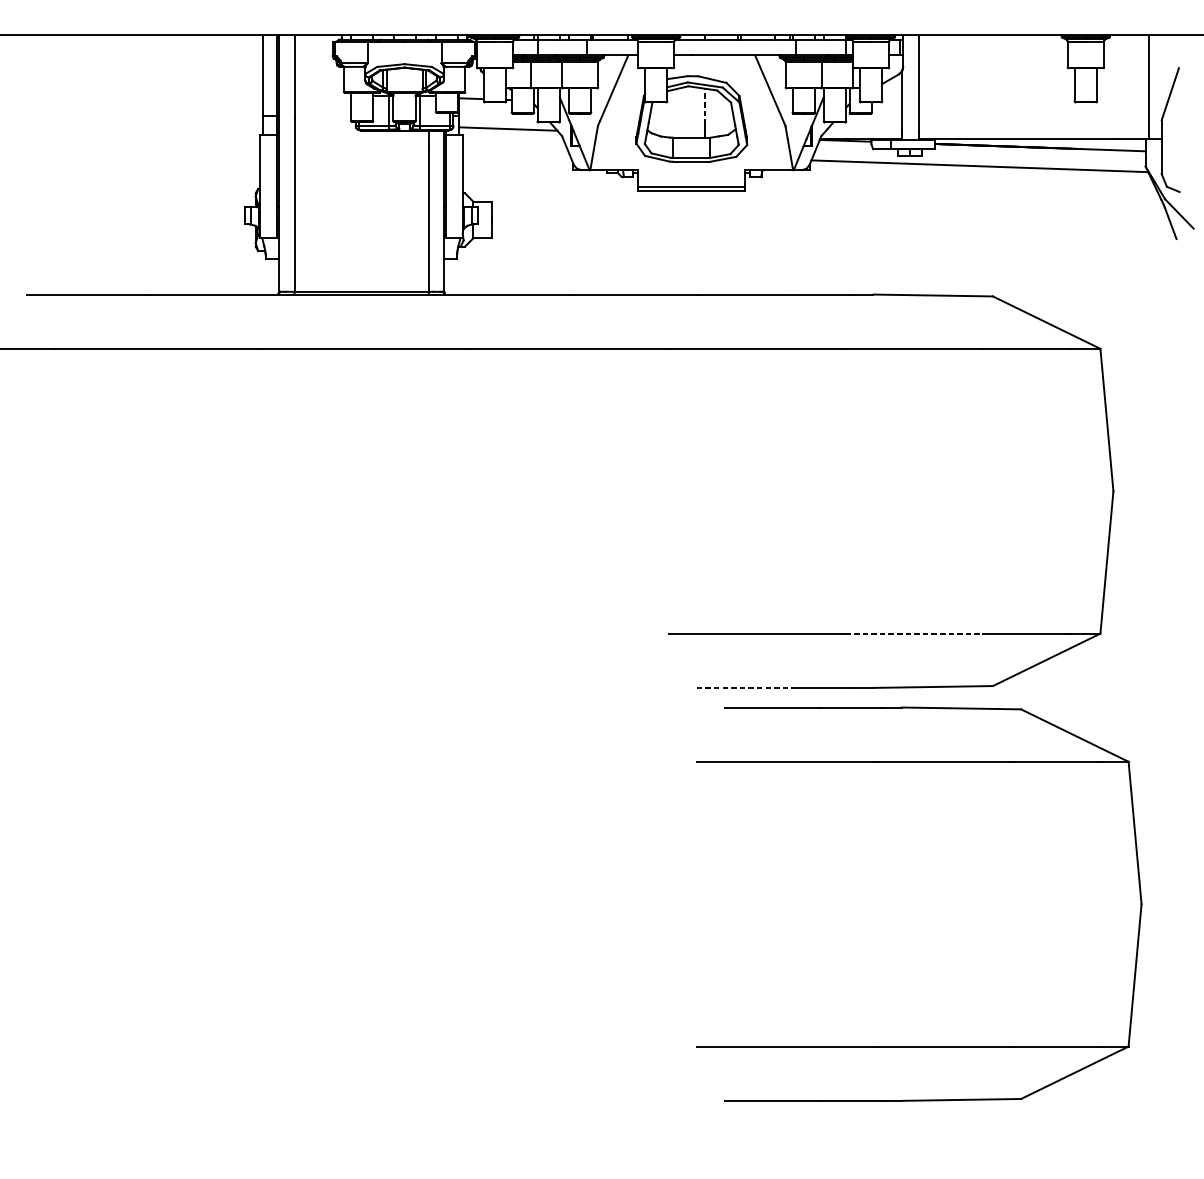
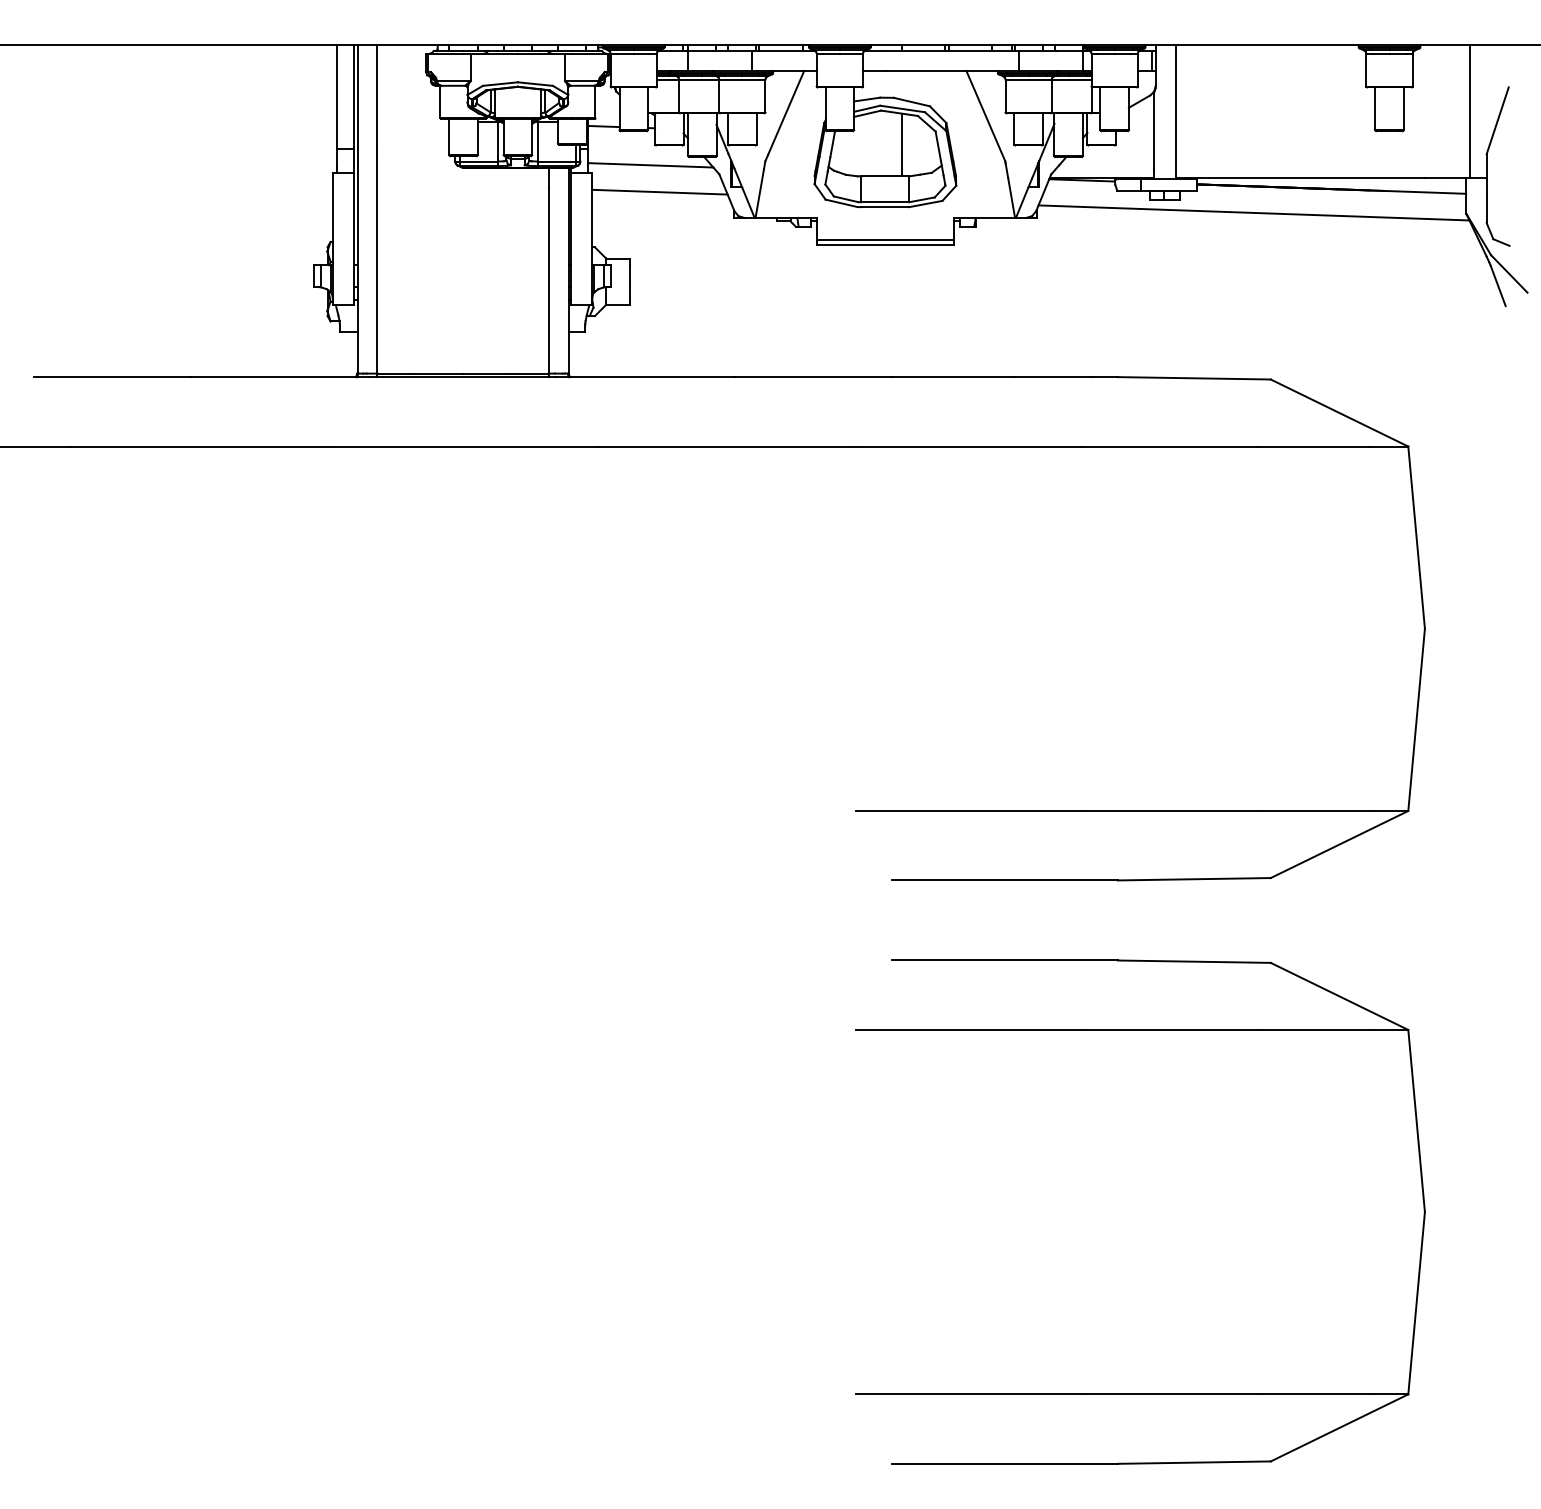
line: (704, 106) -> (901, 136), dashed -> solid
line: (515, 149) -> (659, 191), added
line: (914, 633) -> (1170, 810), dashed -> solid
line: (745, 687) -> (953, 880), dashed -> solid
part: (919, 762) -> (1140, 1030), moved

